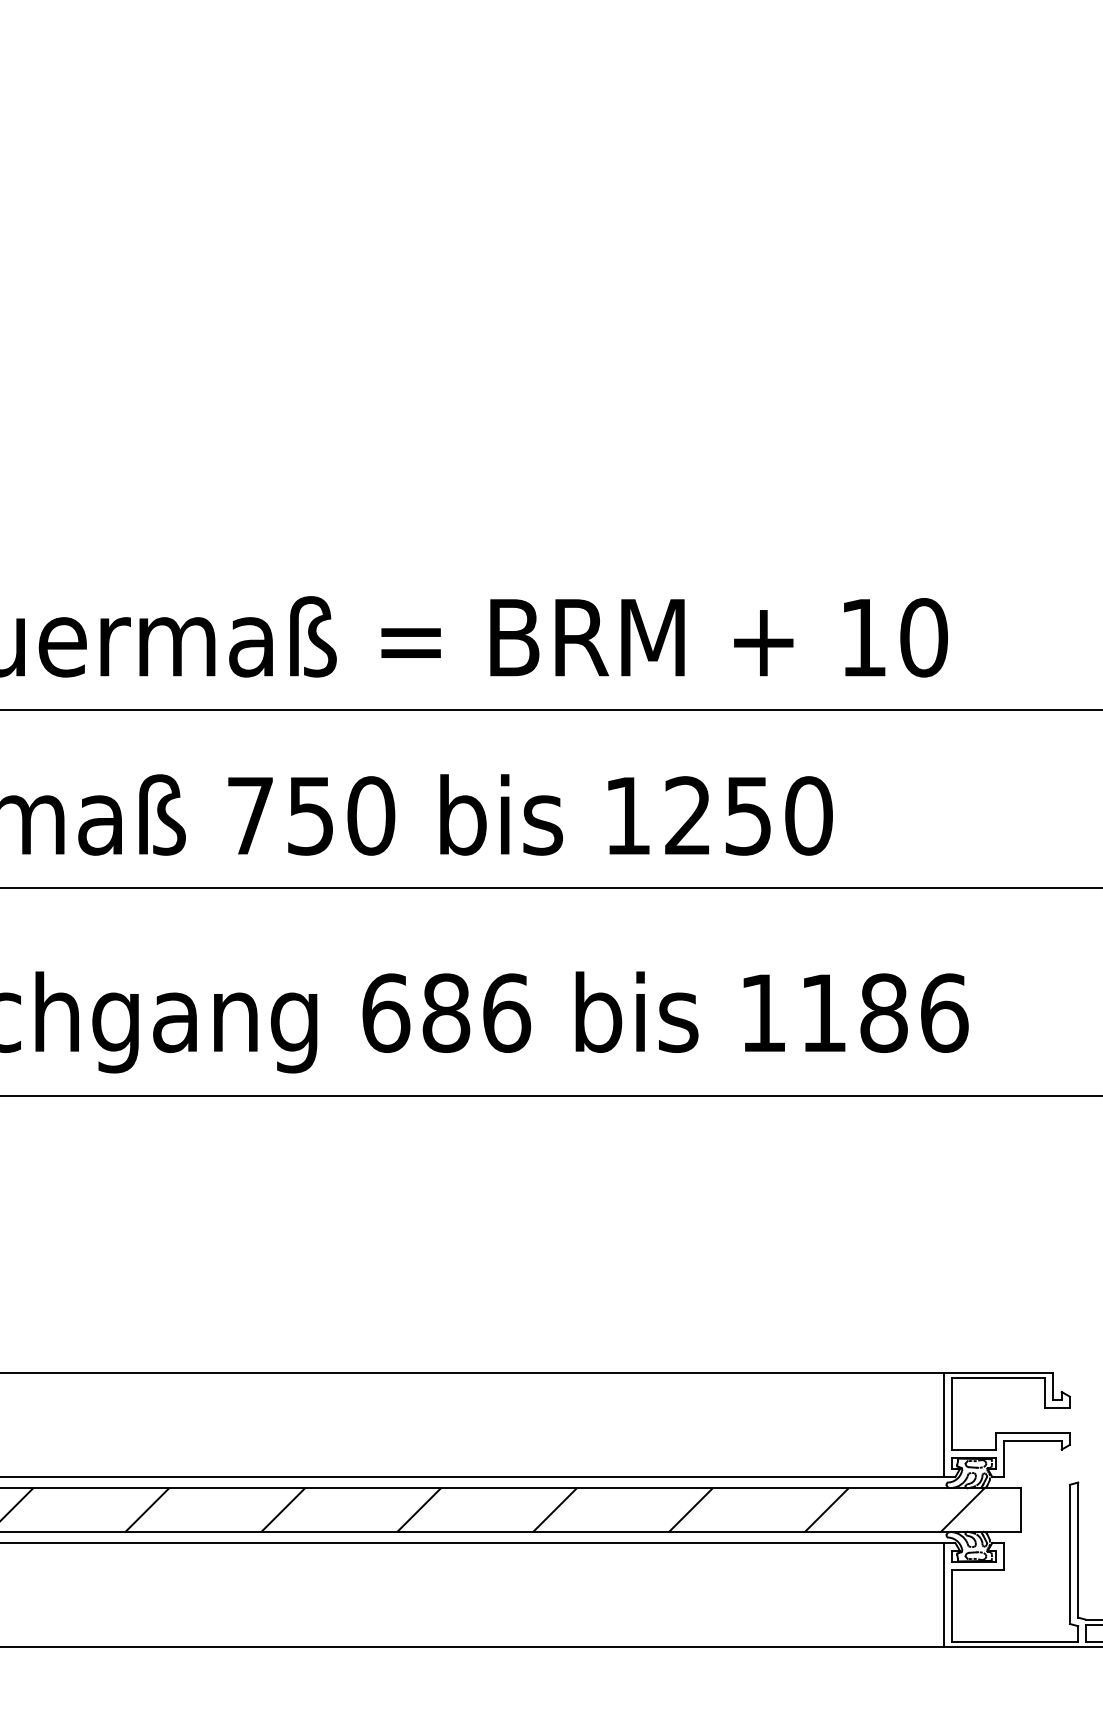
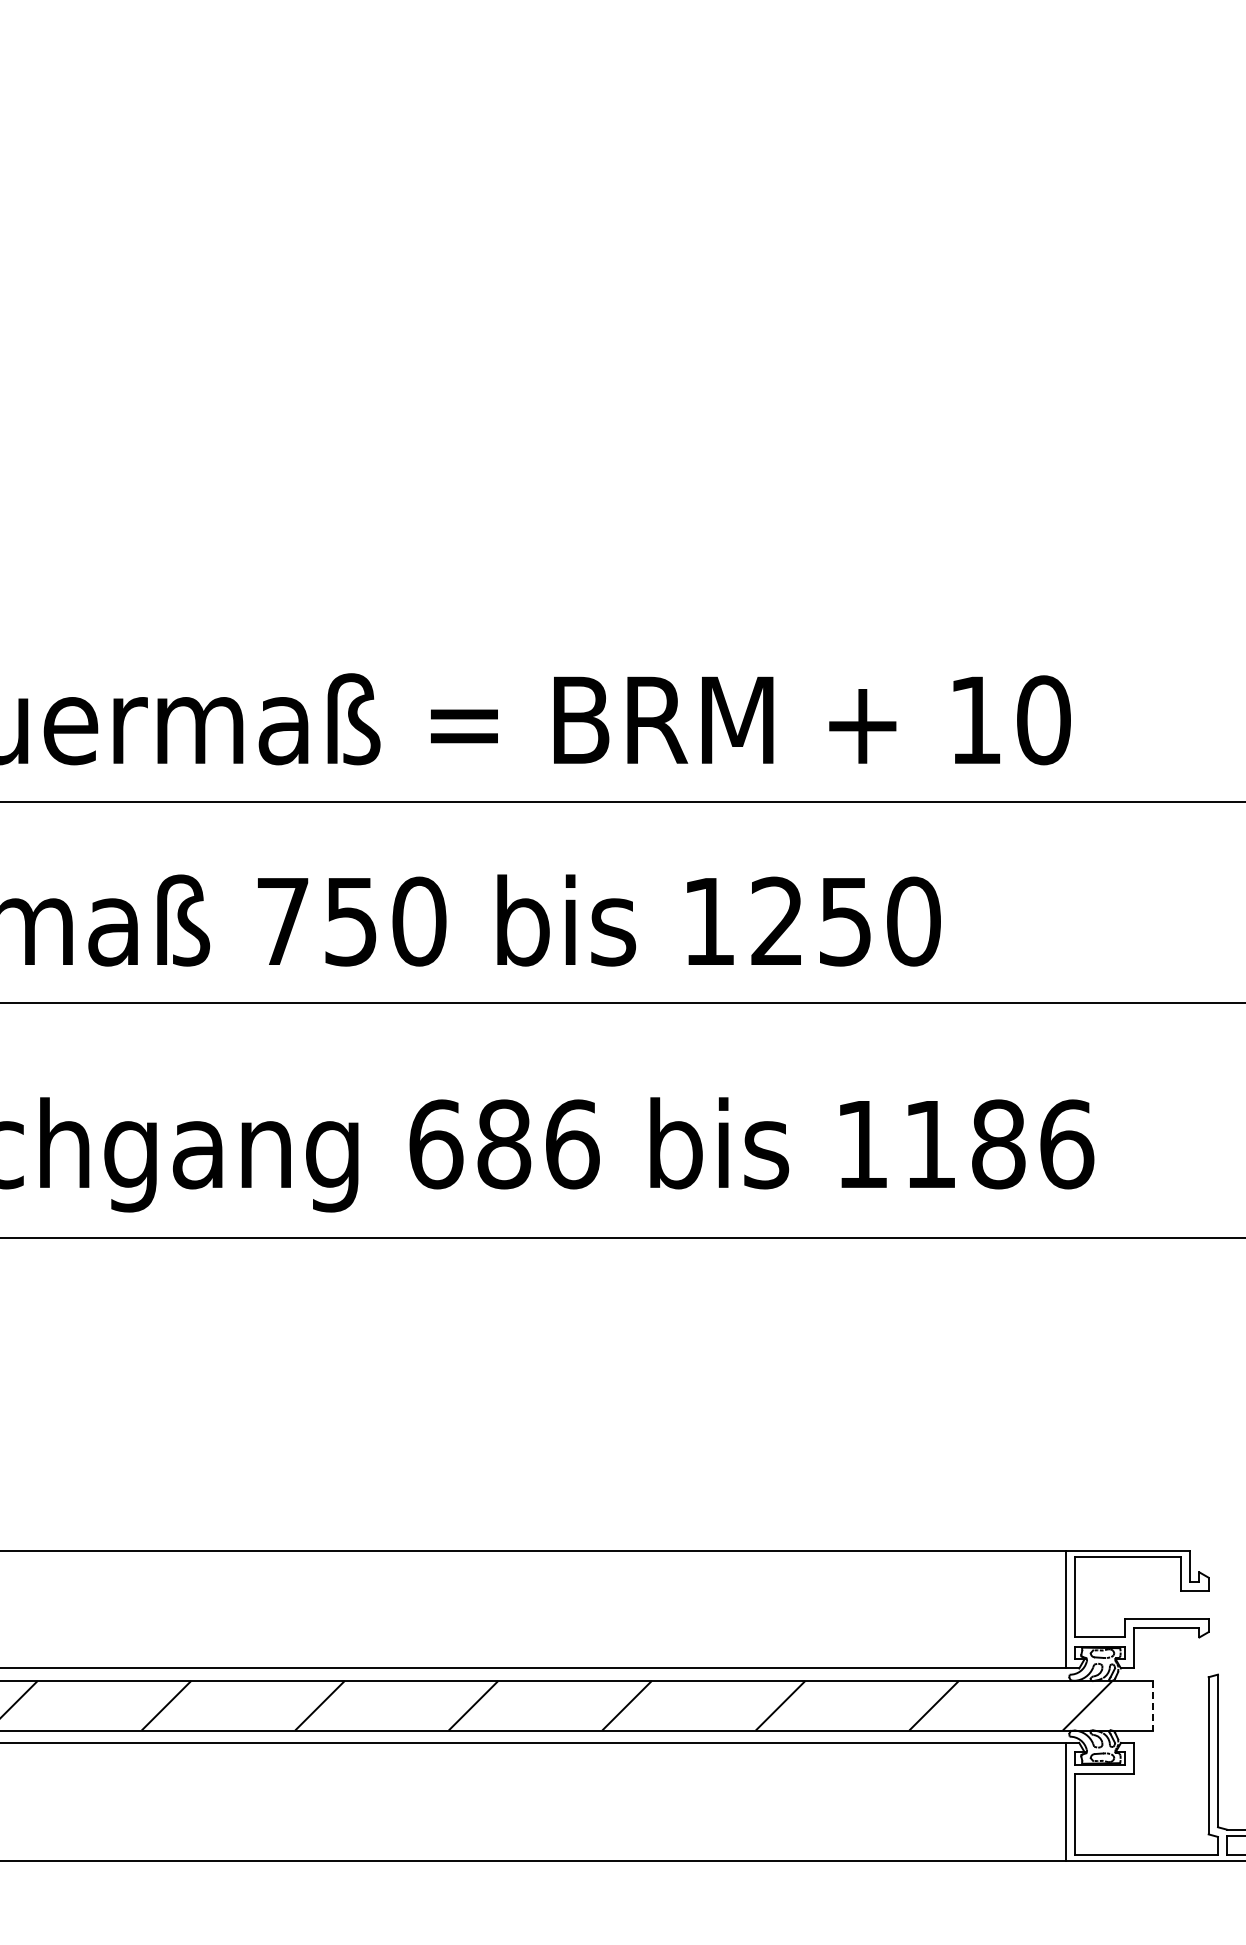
line: (1020, 1509) -> (1152, 1705), solid -> dashed

